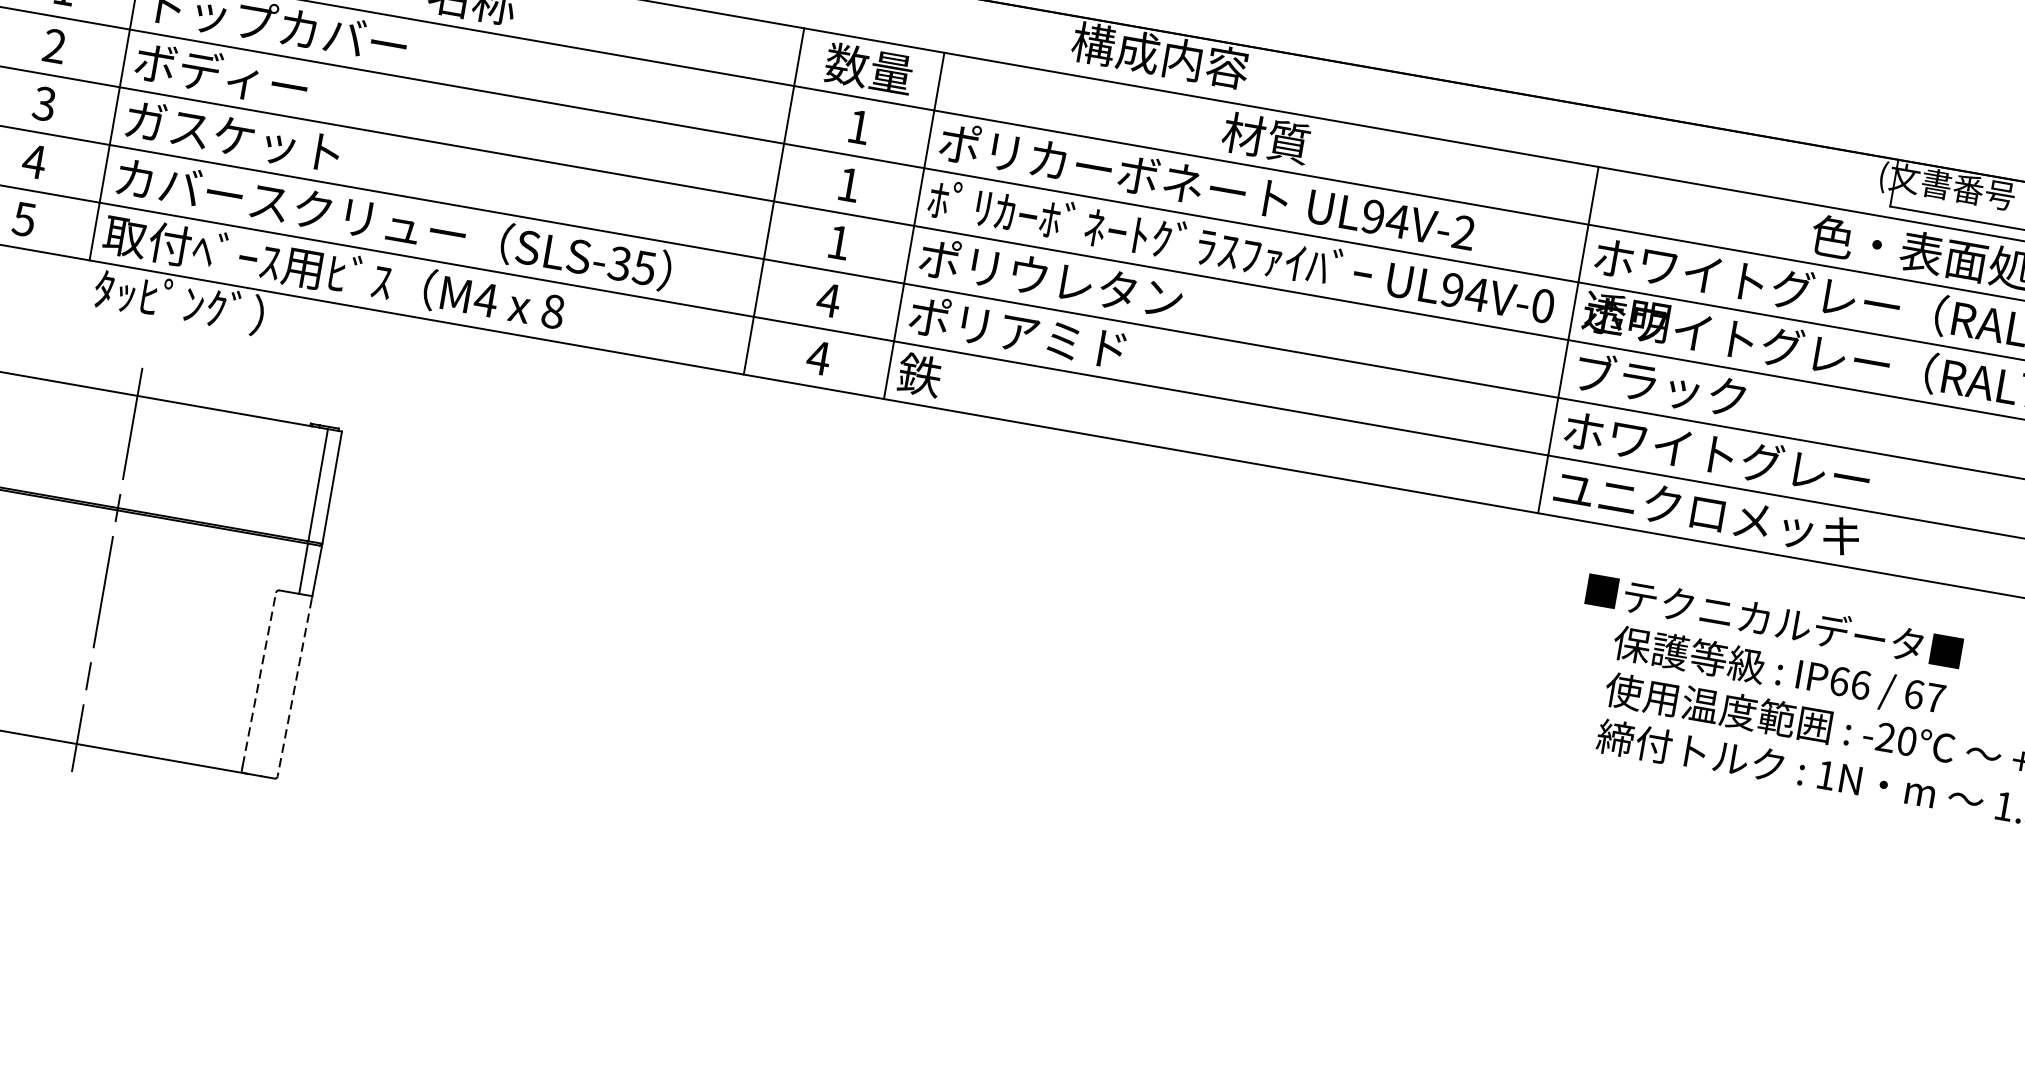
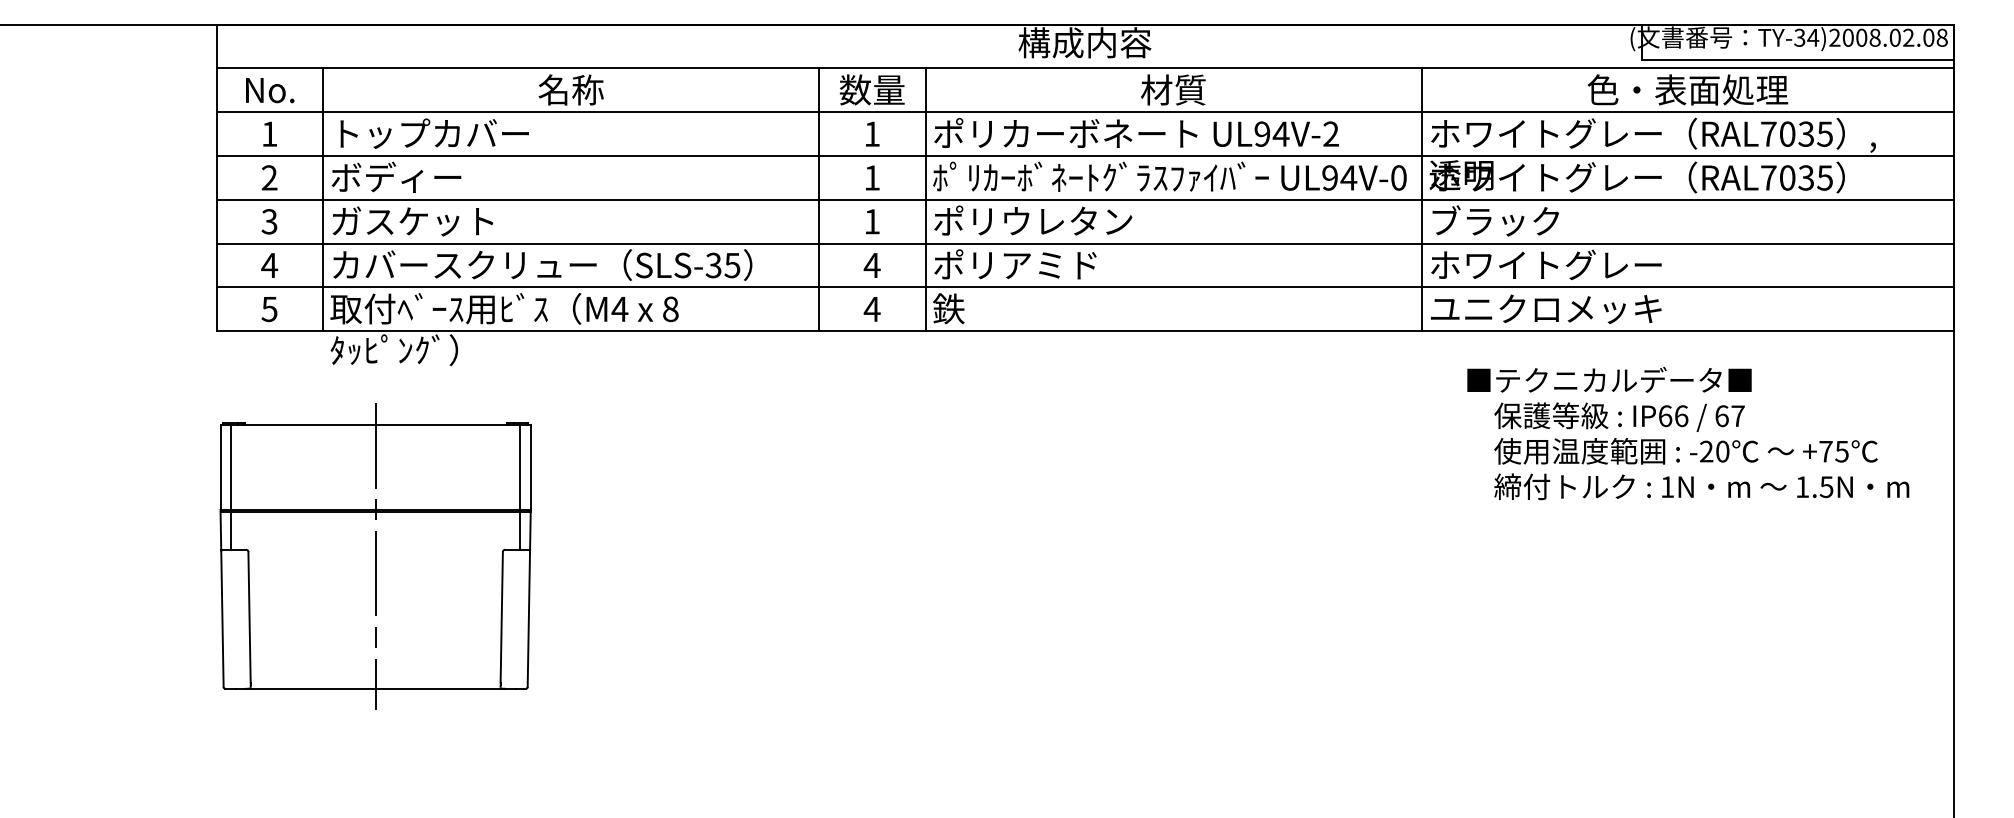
line: (259, 678) -> (501, 617), dashed -> solid
line: (294, 687) -> (528, 619), dashed -> solid

